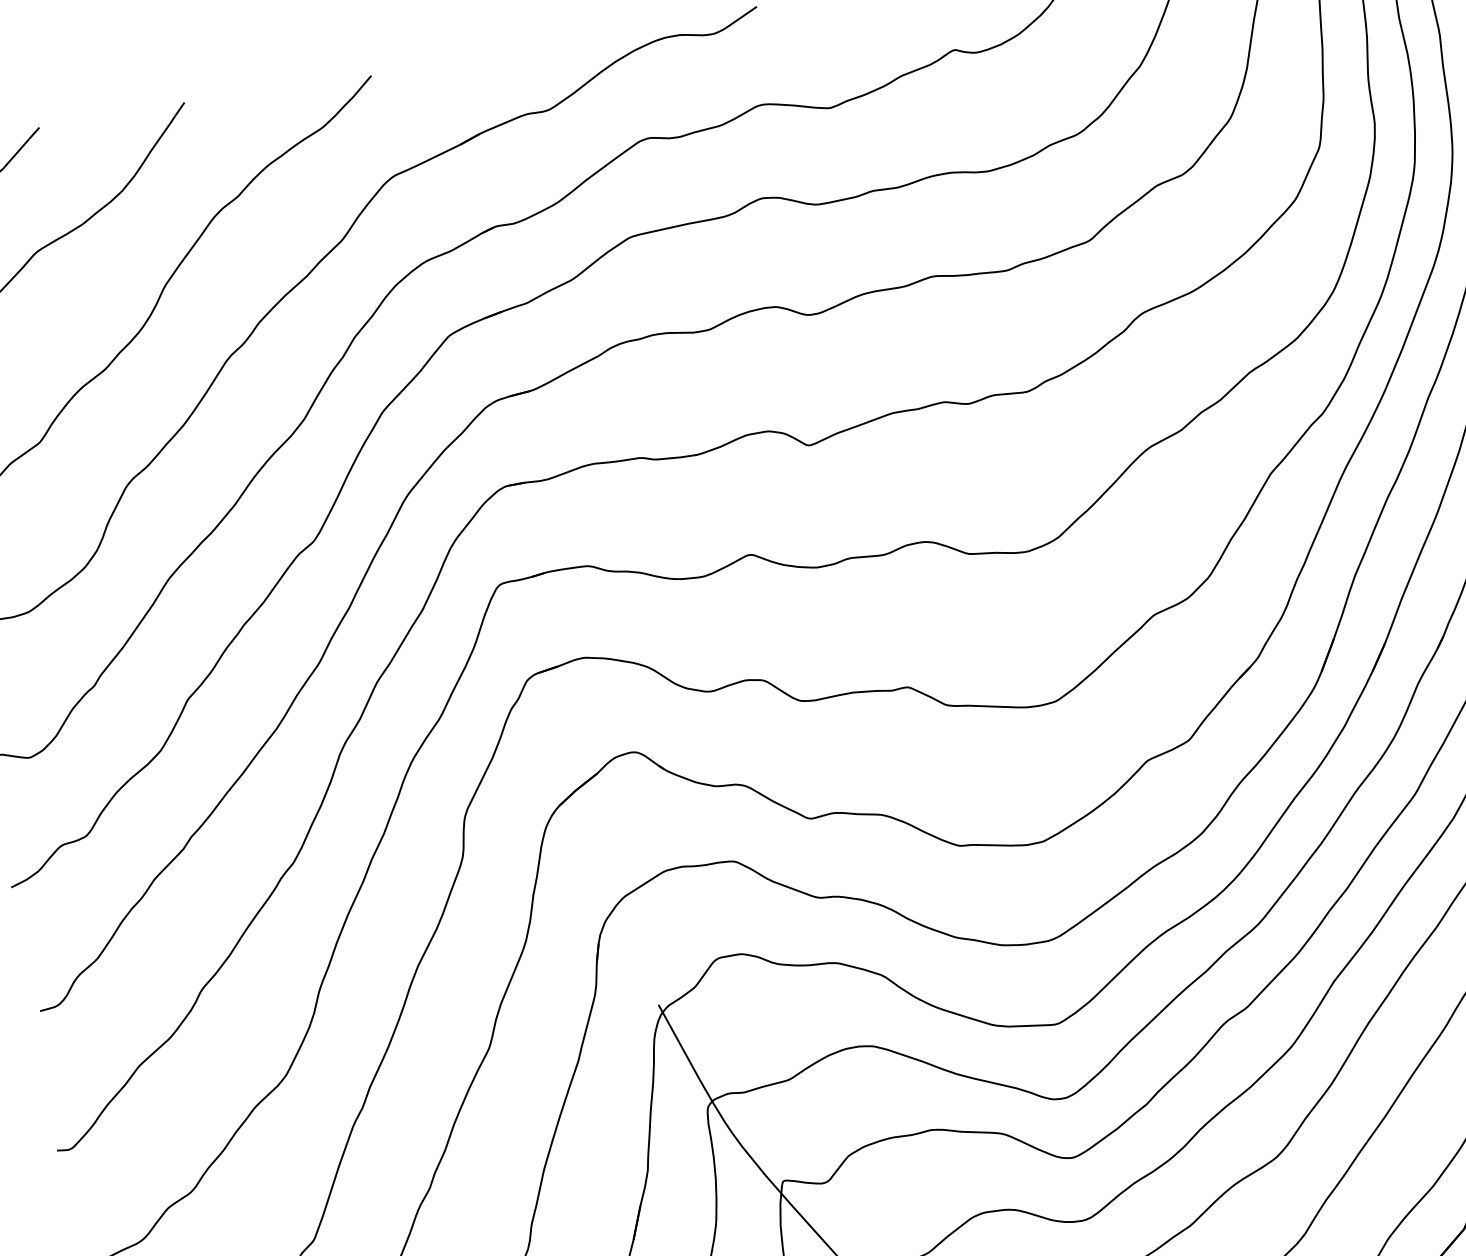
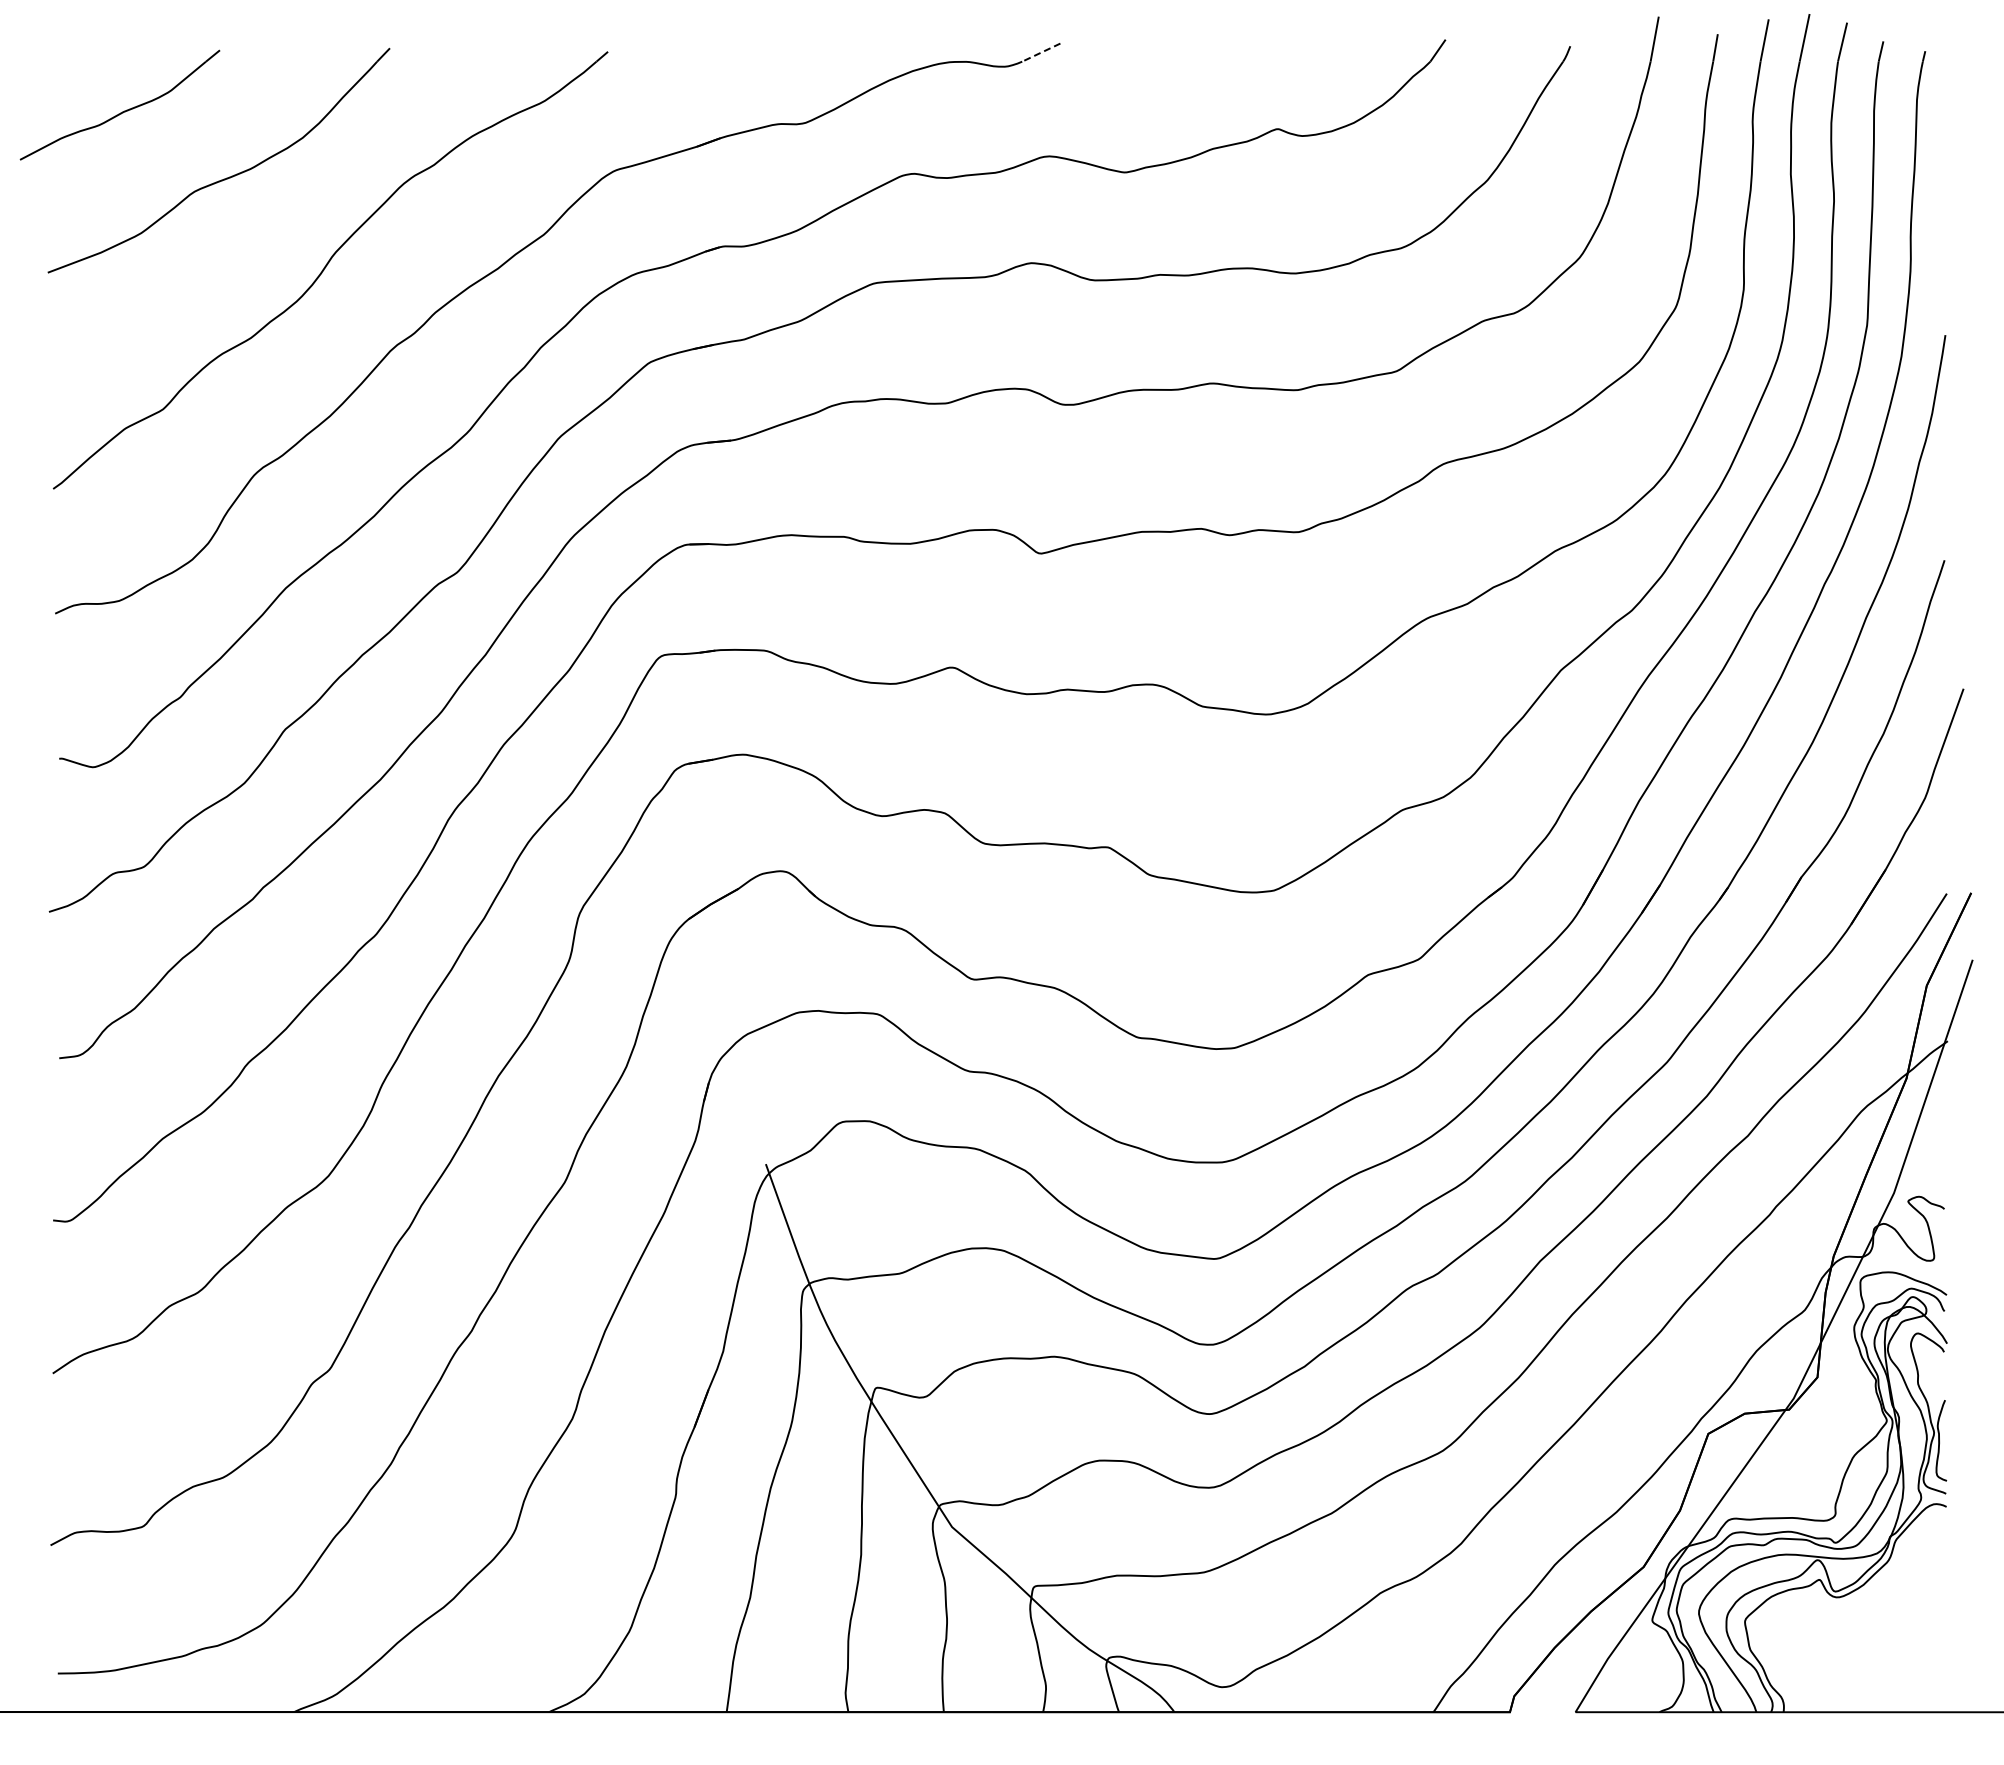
line: (741, 17) -> (1040, 52), solid -> dashed

